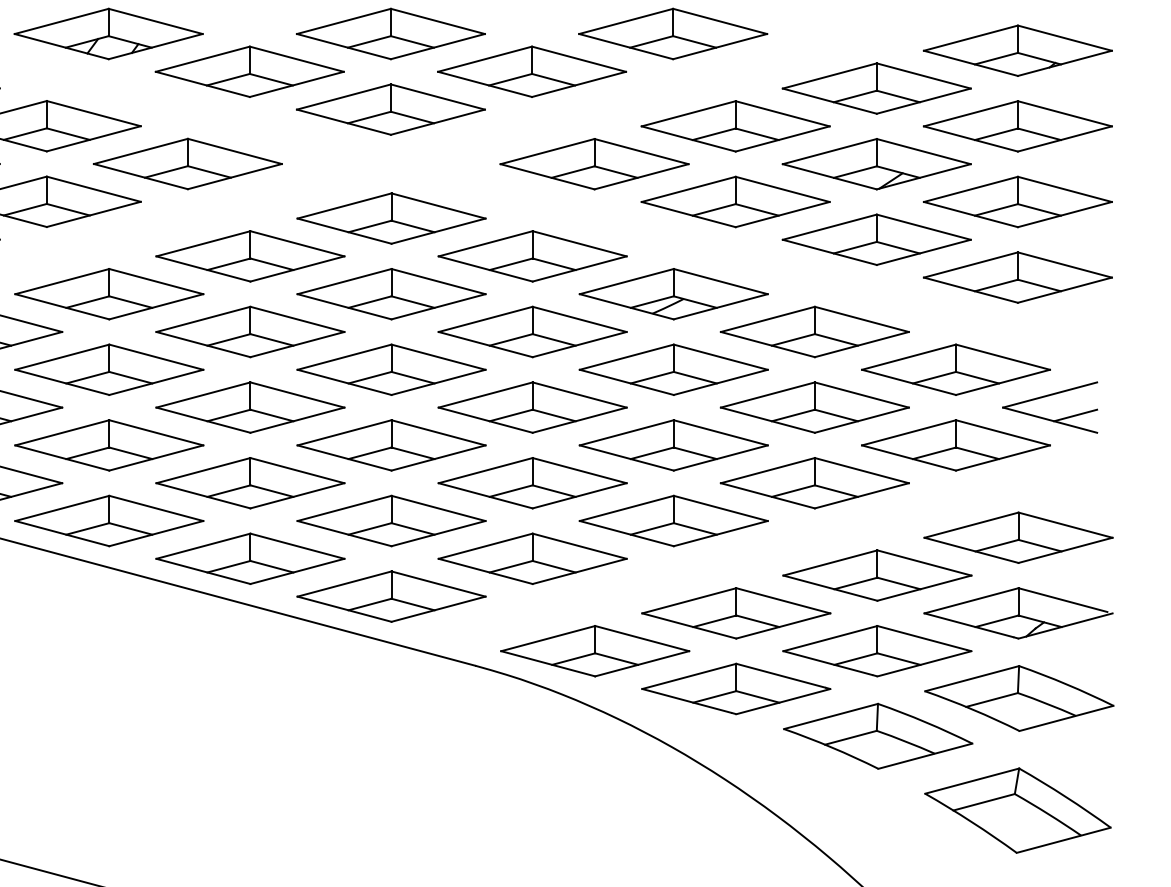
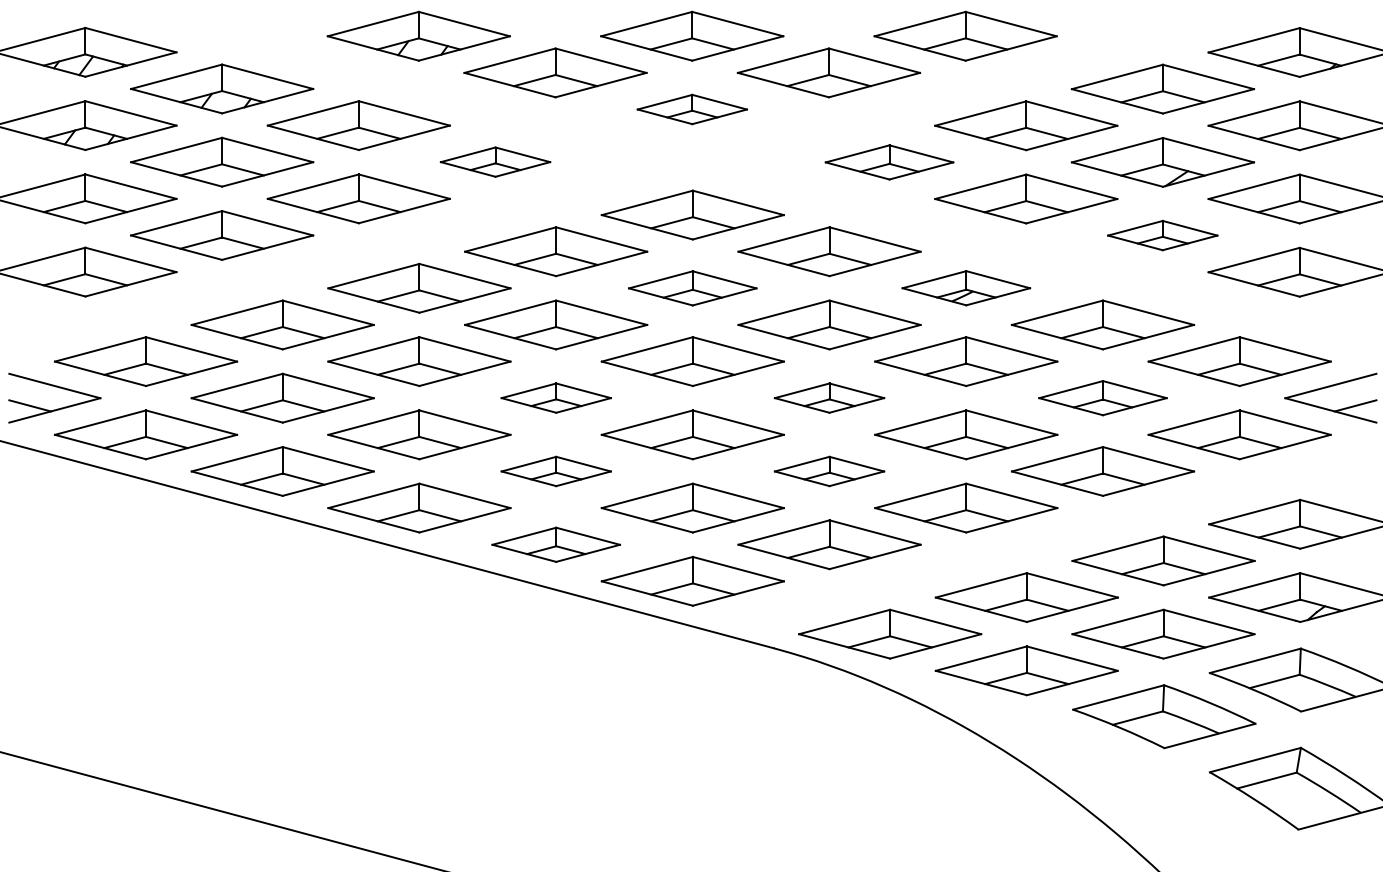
part: (391, 109) -> (692, 109), size x0.6
part: (187, 163) -> (495, 161), size x0.6
part: (594, 164) -> (889, 162), size x0.7
part: (876, 239) -> (1162, 235), size x0.6
part: (674, 293) -> (966, 287), size x0.7
part: (391, 294) -> (692, 288), size x0.7
part: (250, 406) -> (556, 397), size x0.6
part: (532, 406) -> (829, 397), size x0.6
part: (814, 406) -> (1102, 397), size x0.7
part: (250, 483) -> (556, 471), size x0.6
part: (532, 483) -> (829, 471), size x0.6
part: (250, 558) -> (556, 544), size x0.7

